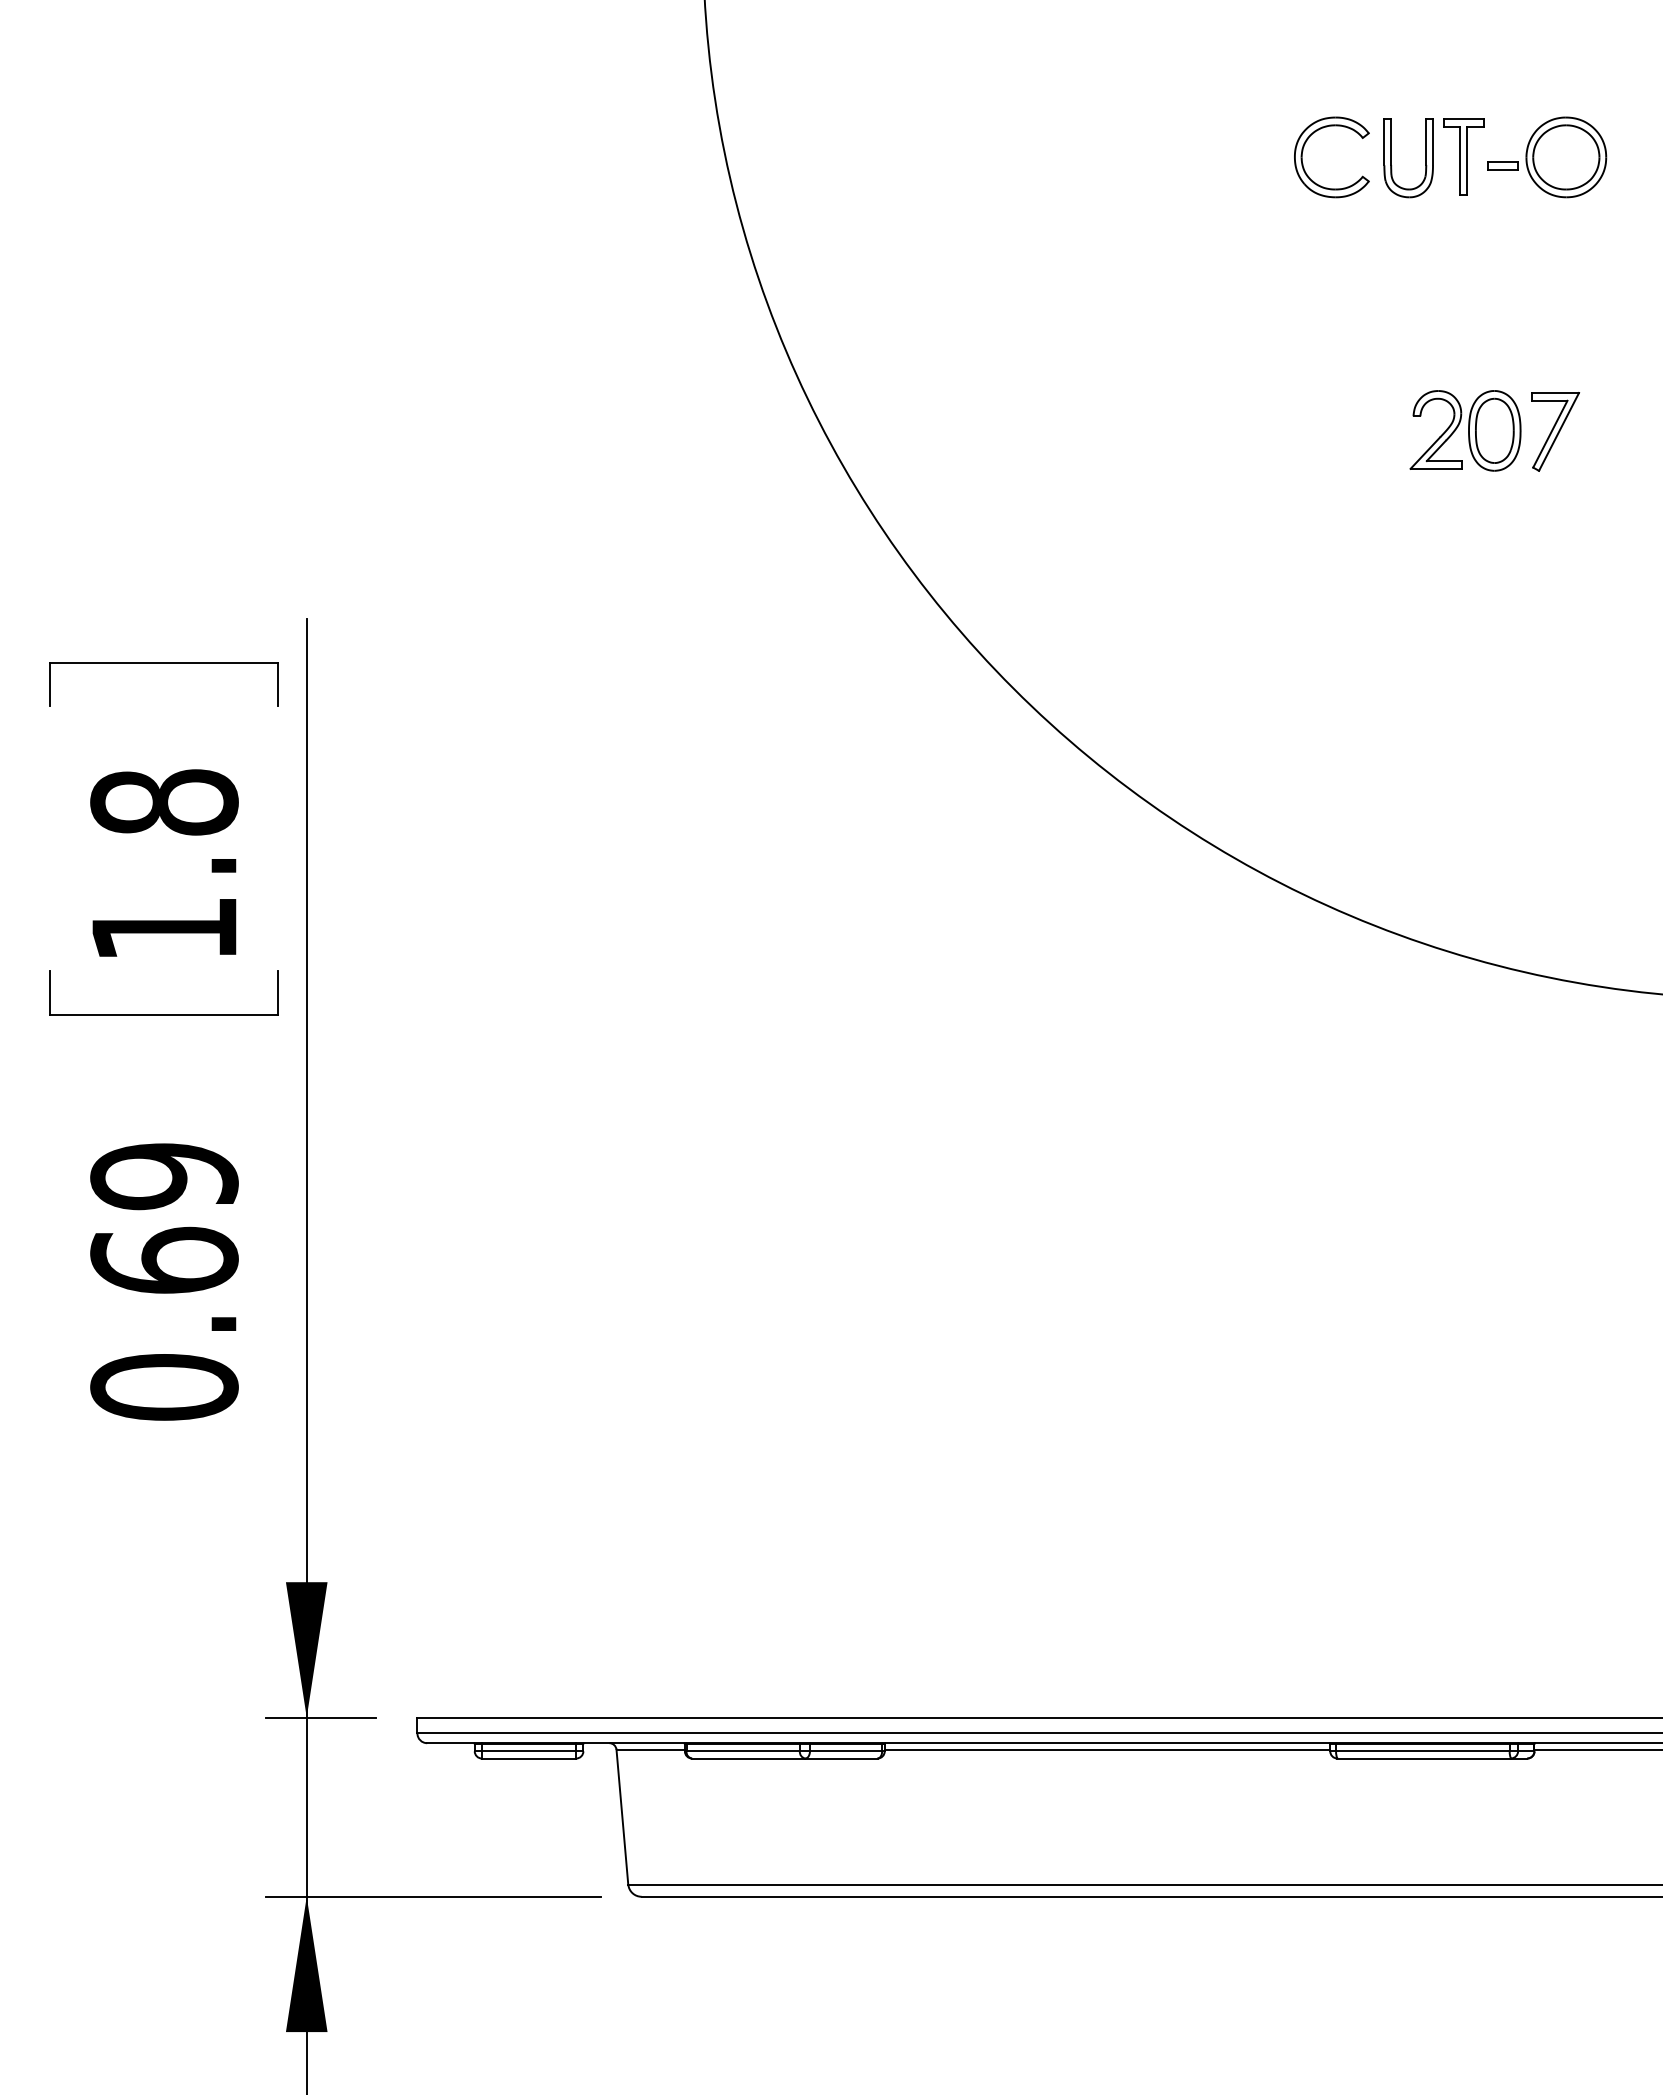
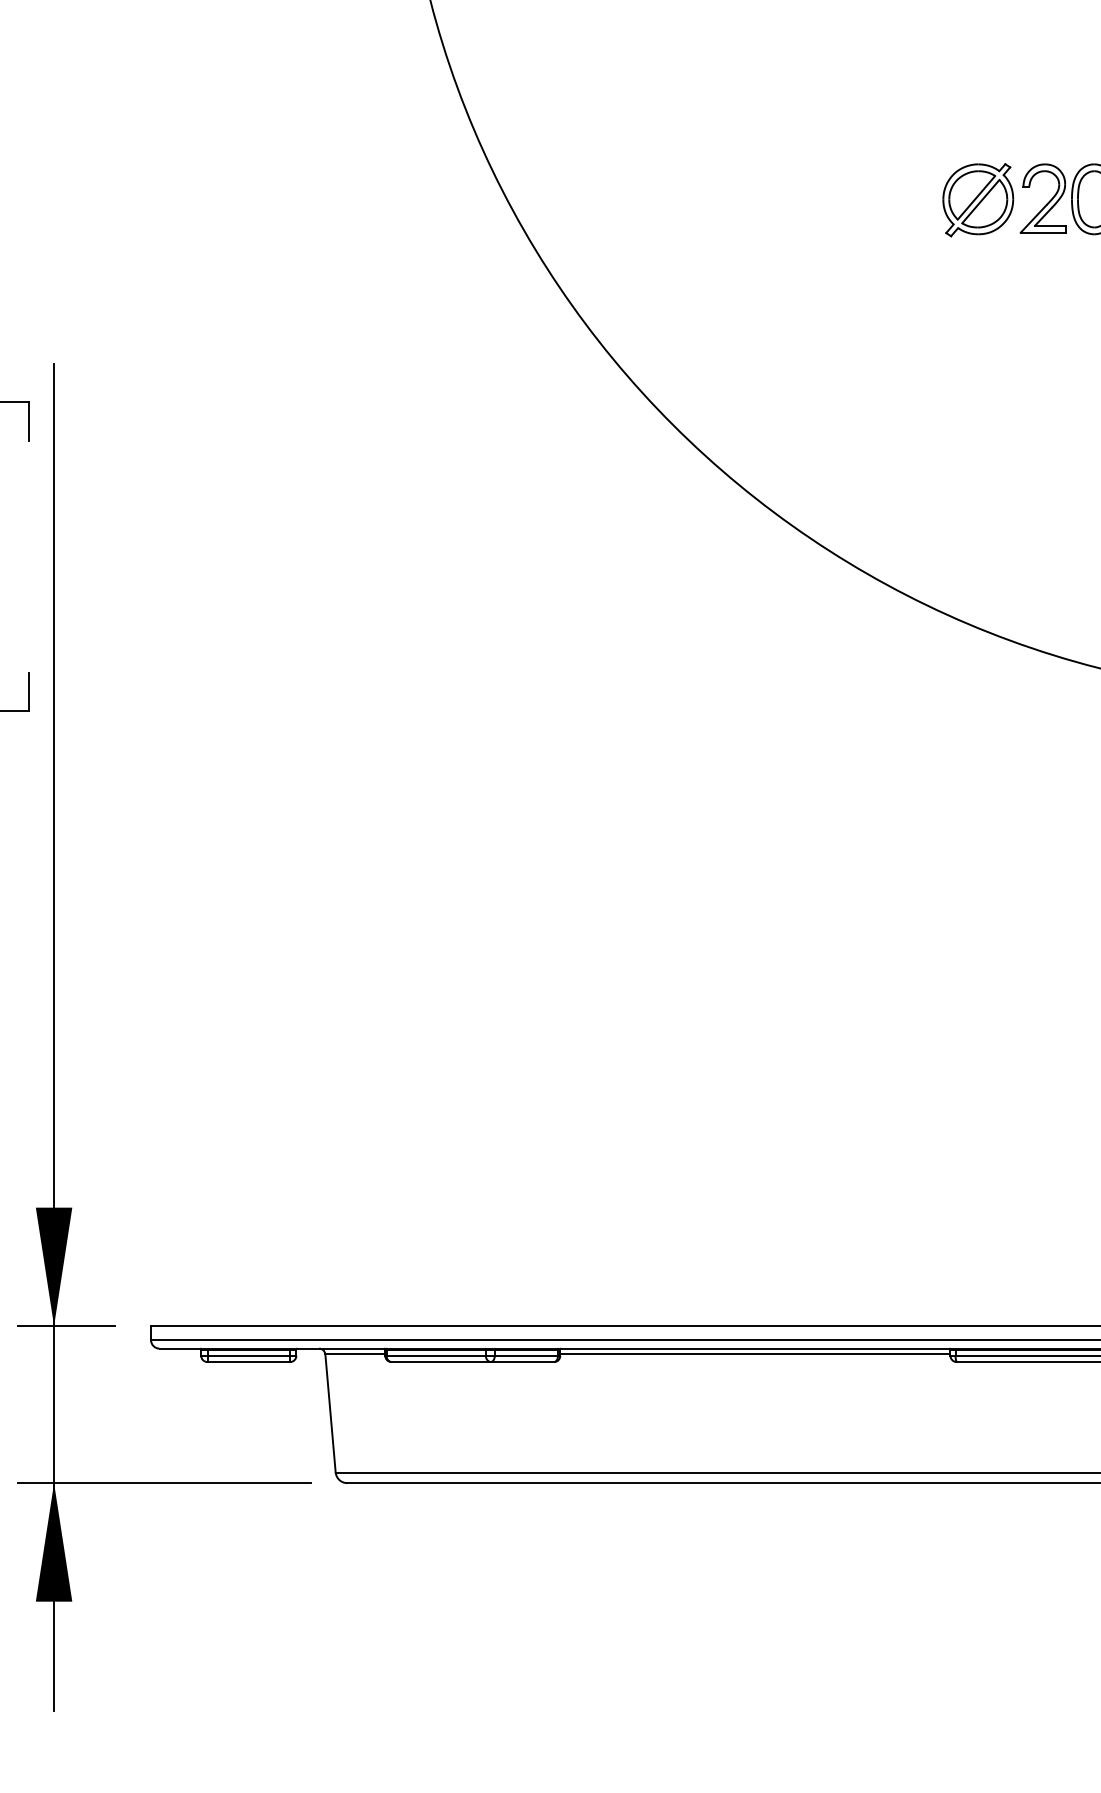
part: (1361, 431) -> (977, 199), added

